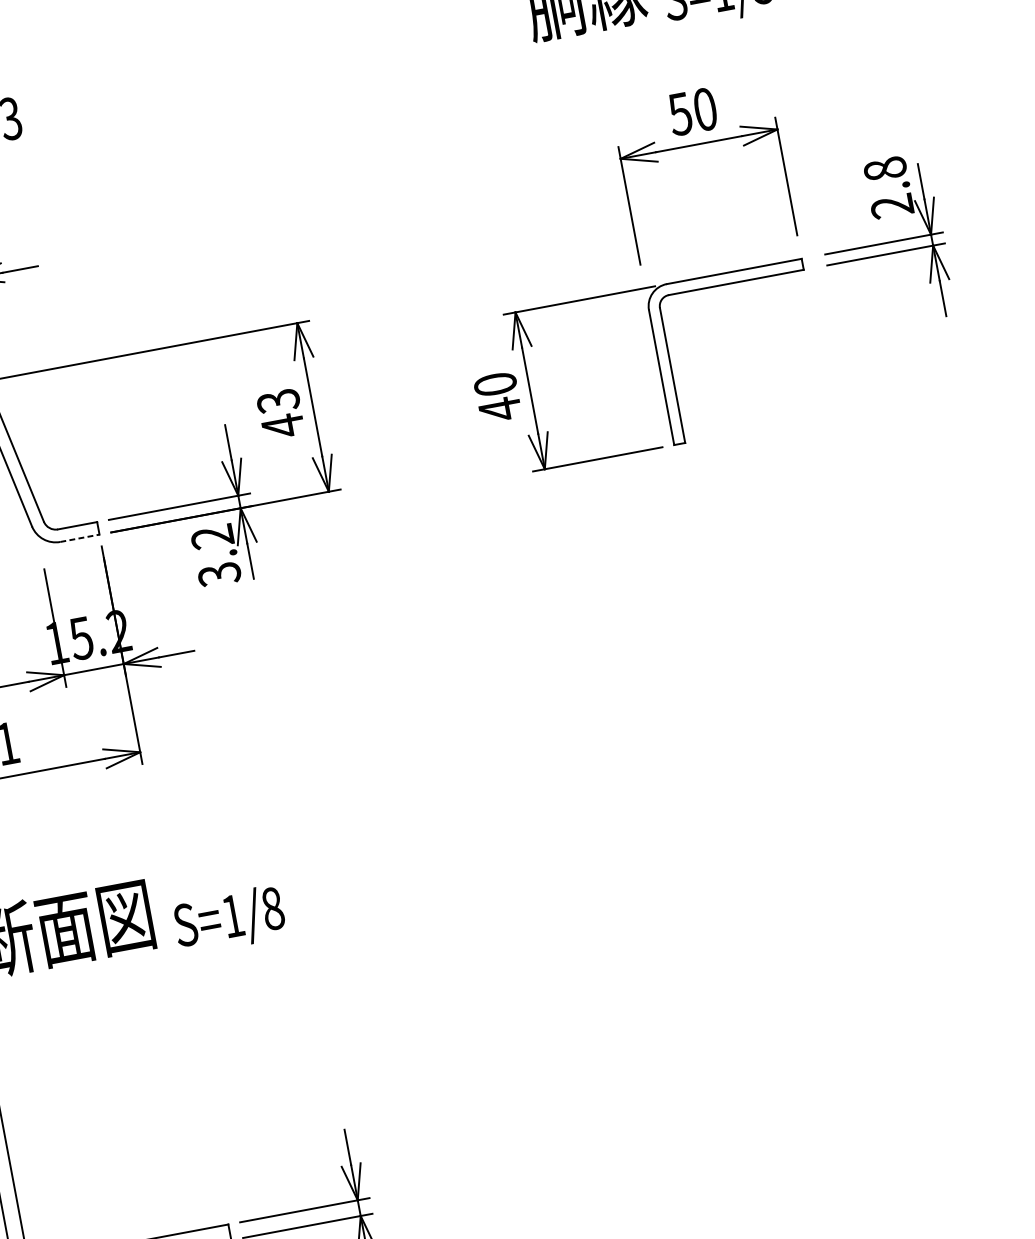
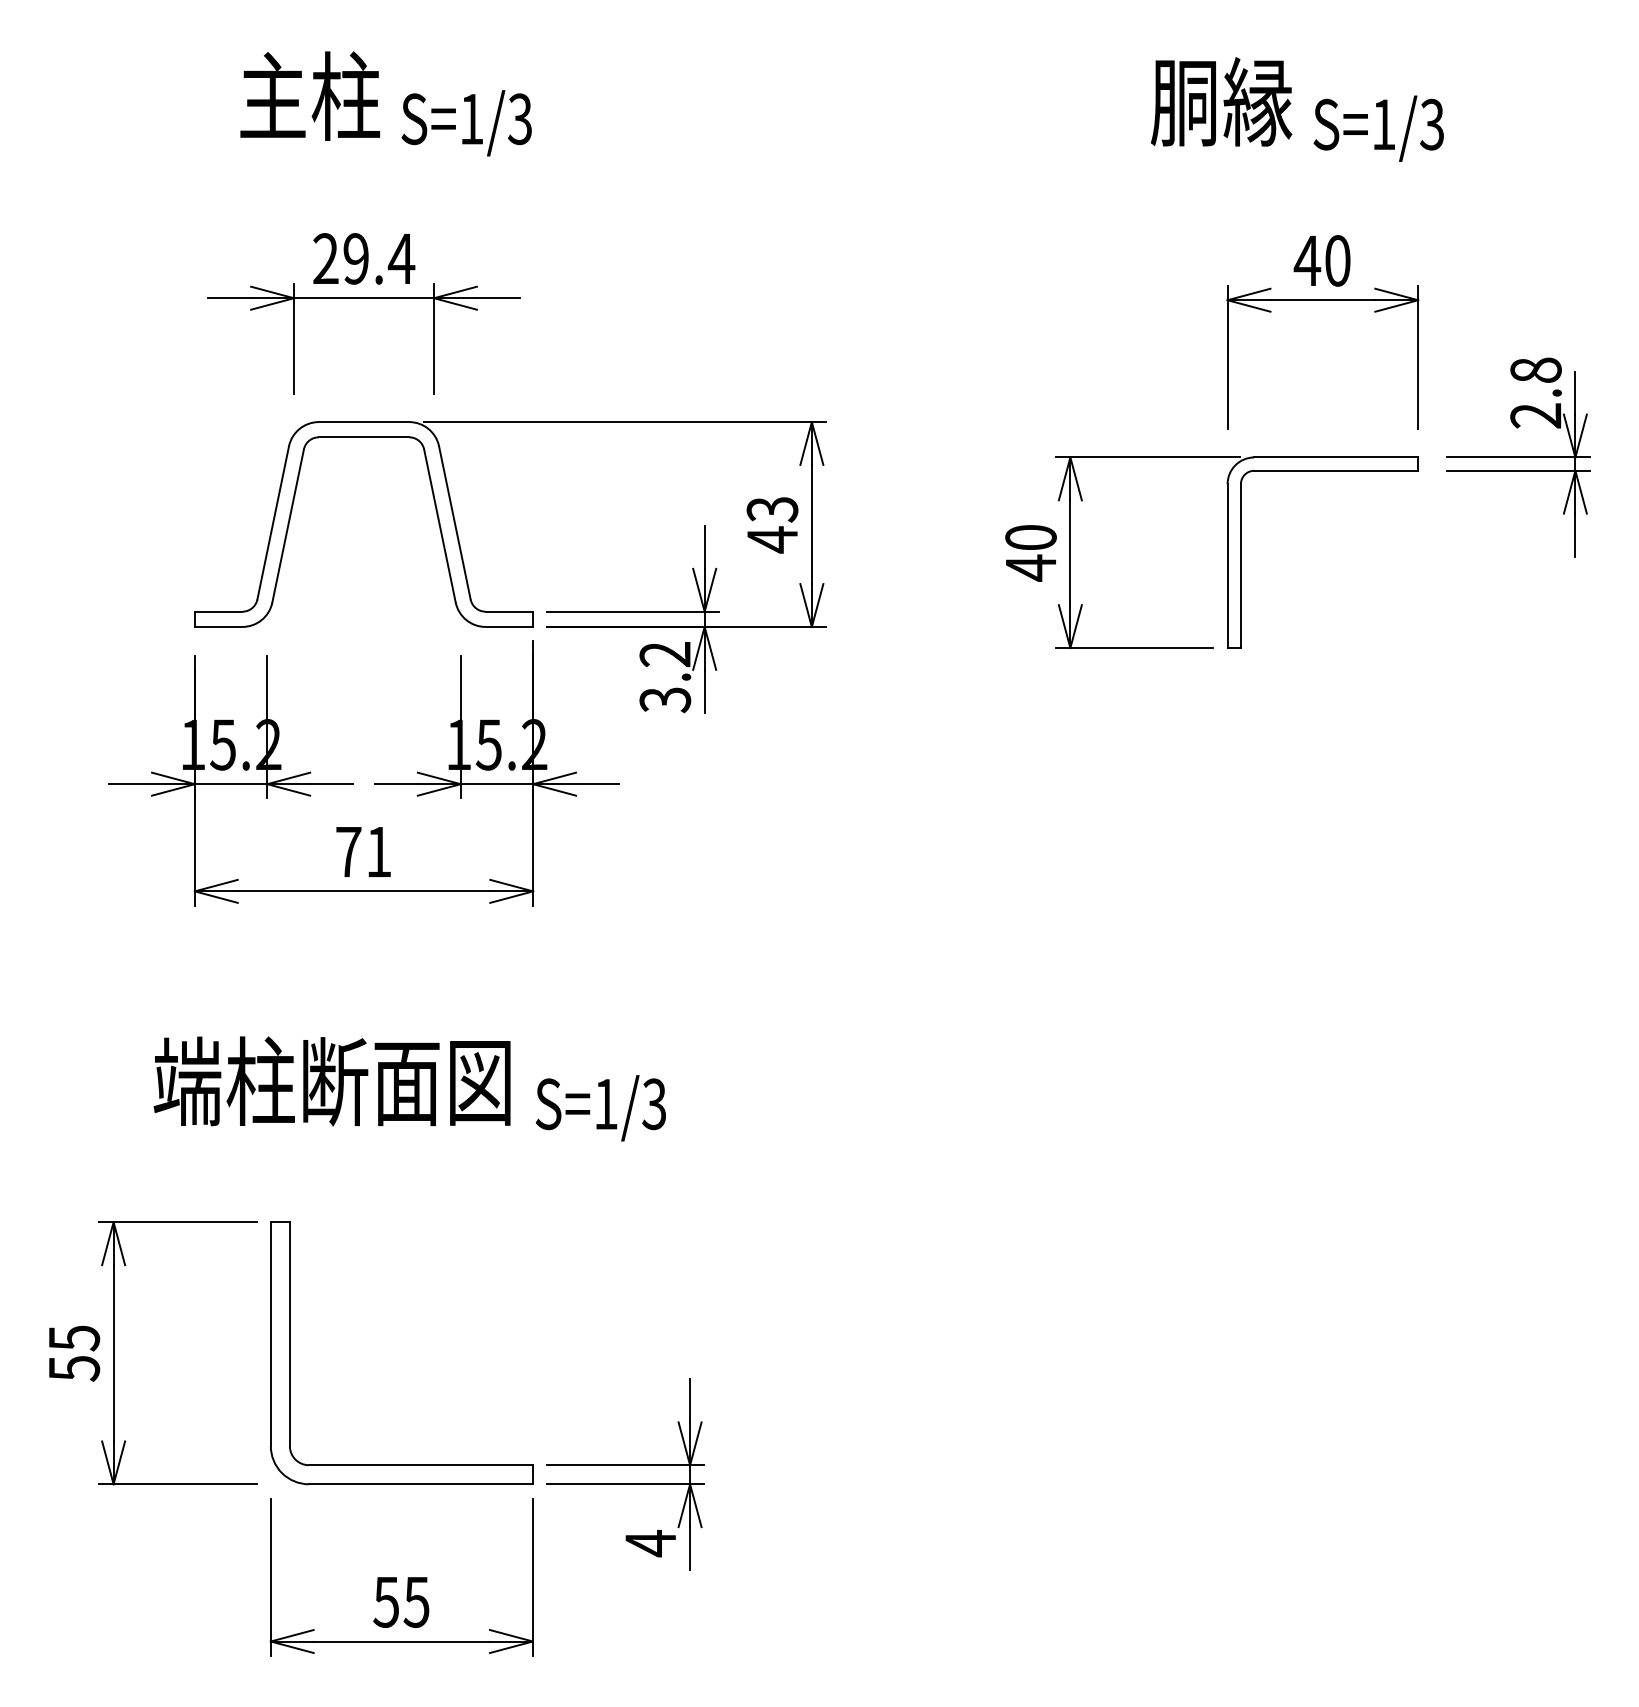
text: (680, 114) -> (1307, 261), 50 -> 40
line: (79, 537) -> (509, 626), dashed -> solid
text: (272, 908) -> (654, 1104), S=1/8 -> S=1/3

